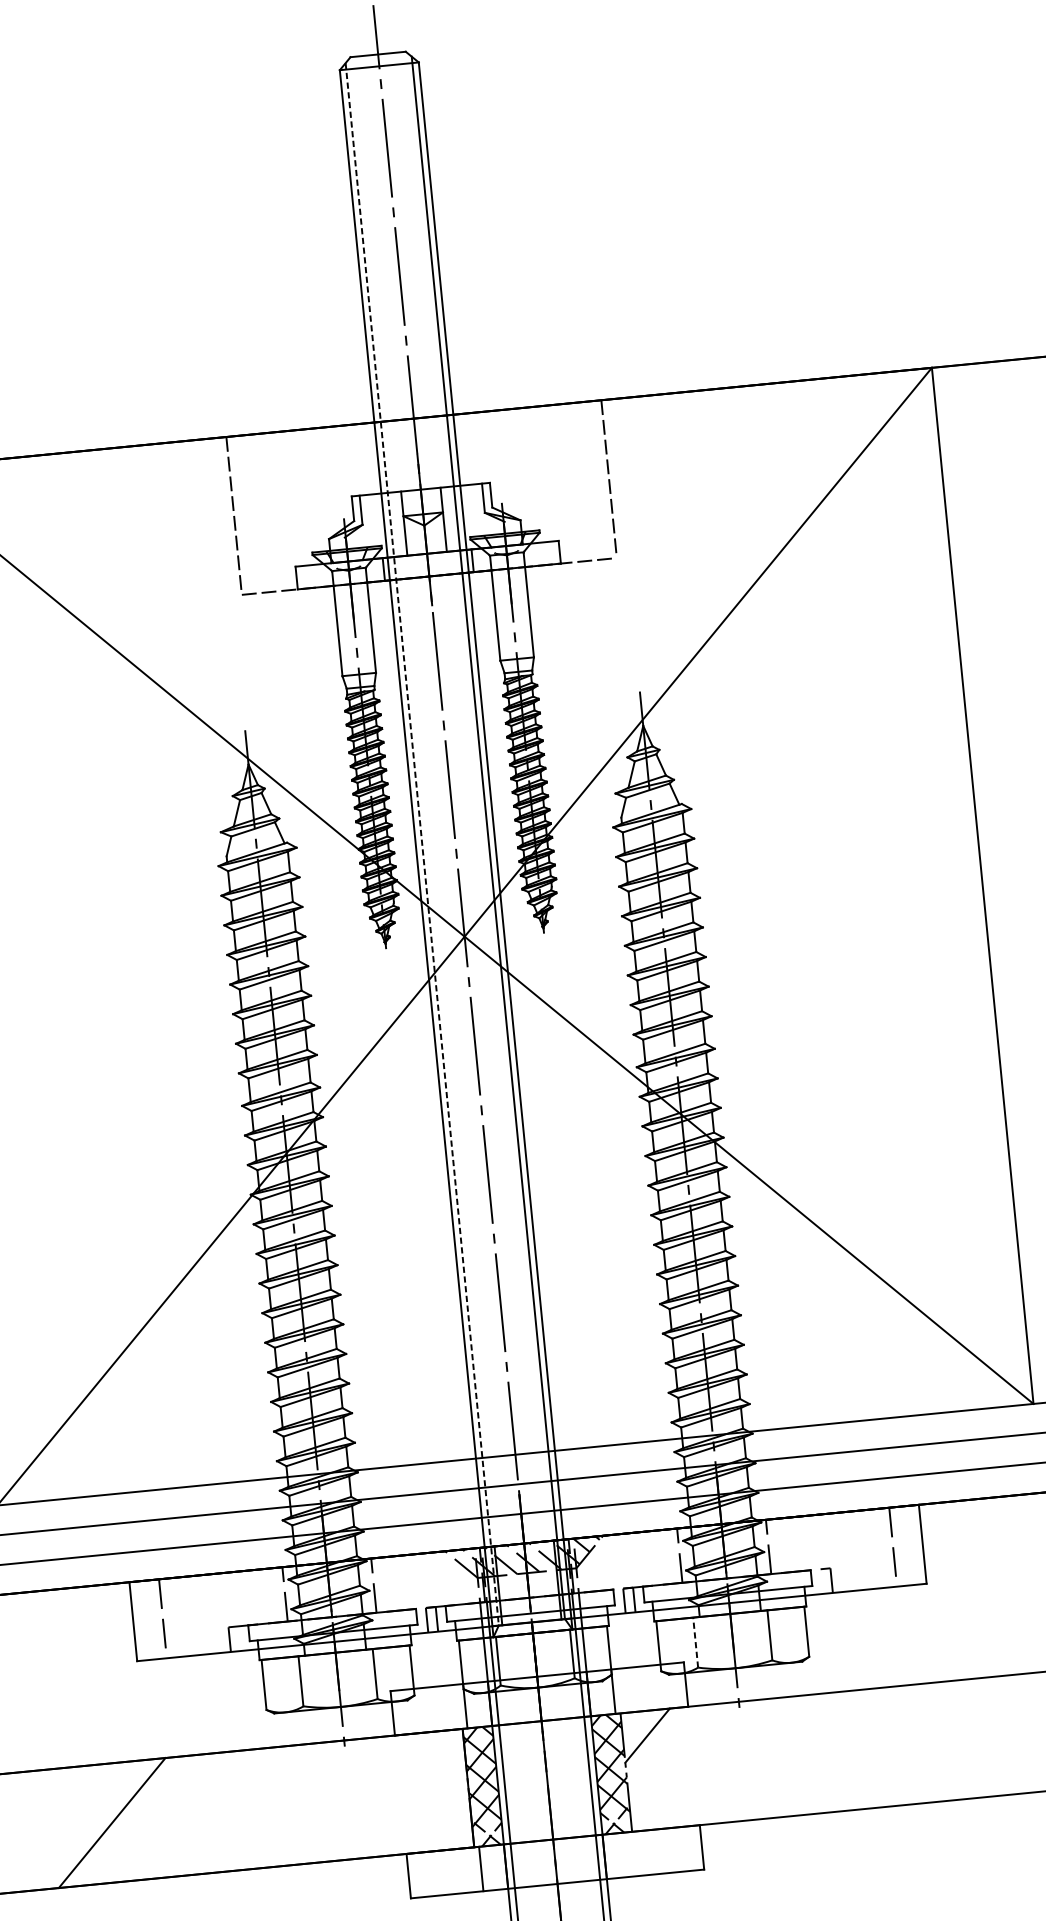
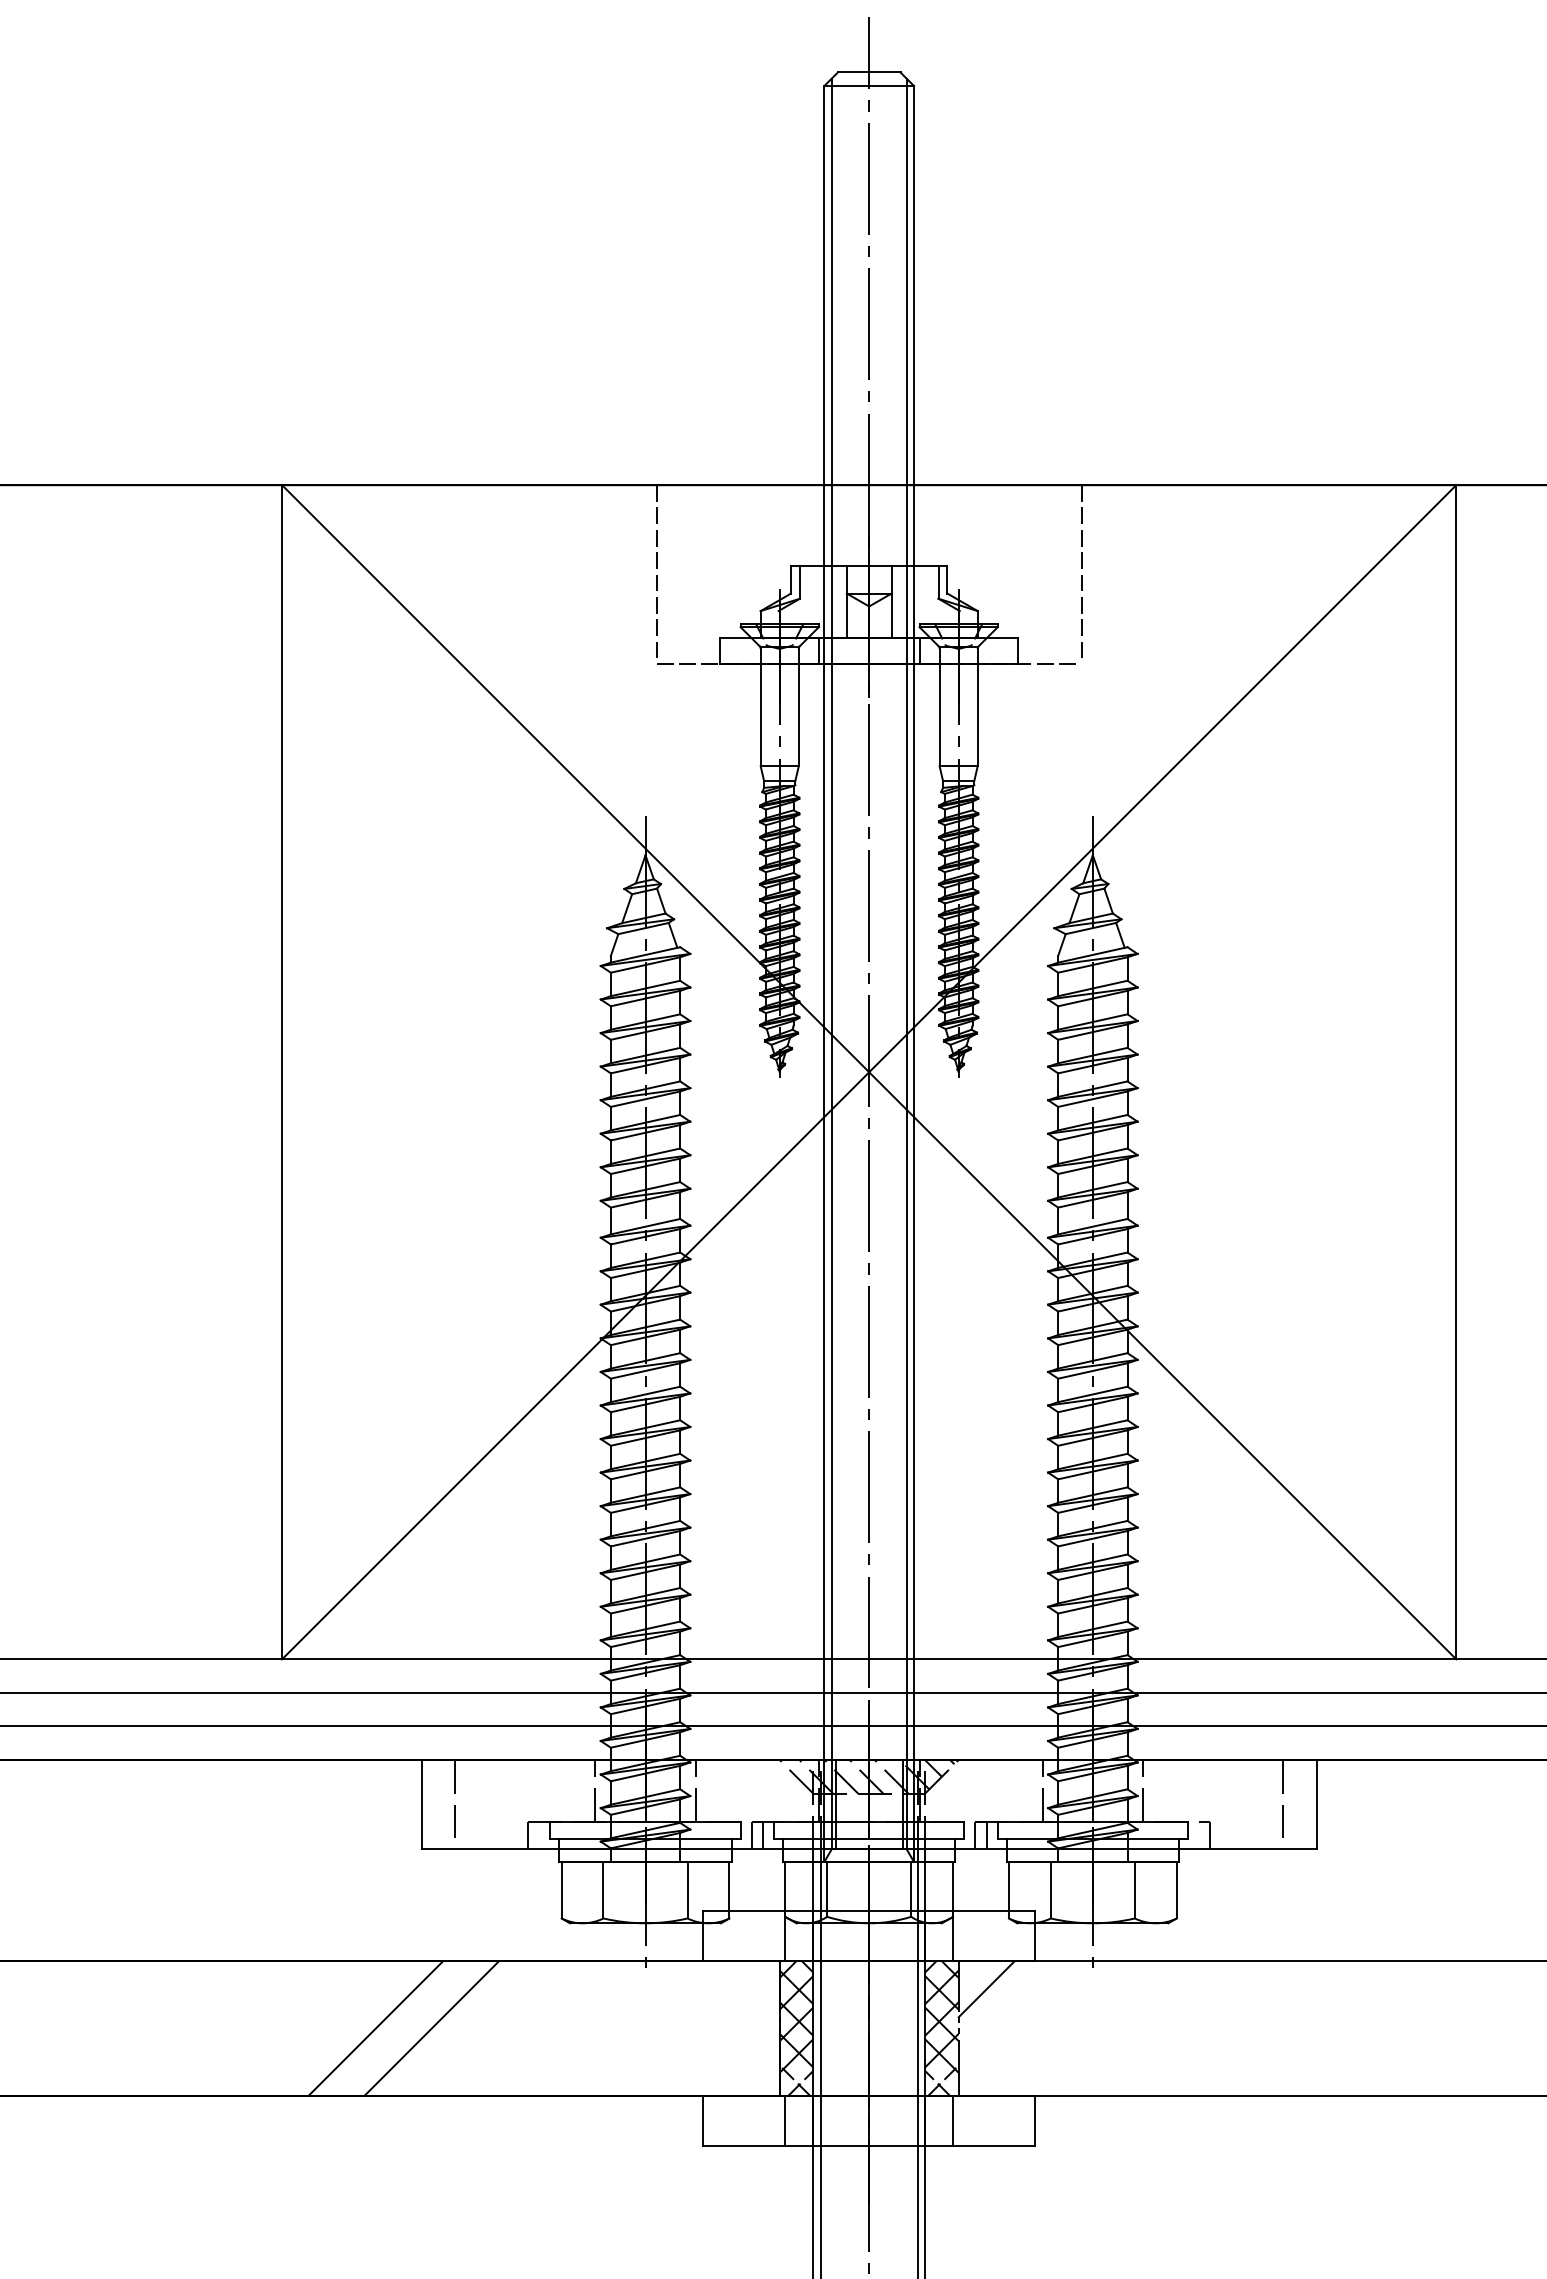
line: (422, 844) -> (831, 964), dashed -> solid
line: (695, 1642) -> (1050, 1889), dashed -> solid
line: (161, 1818) -> (431, 2028), added
line: (629, 1854) -> (953, 2120), added

